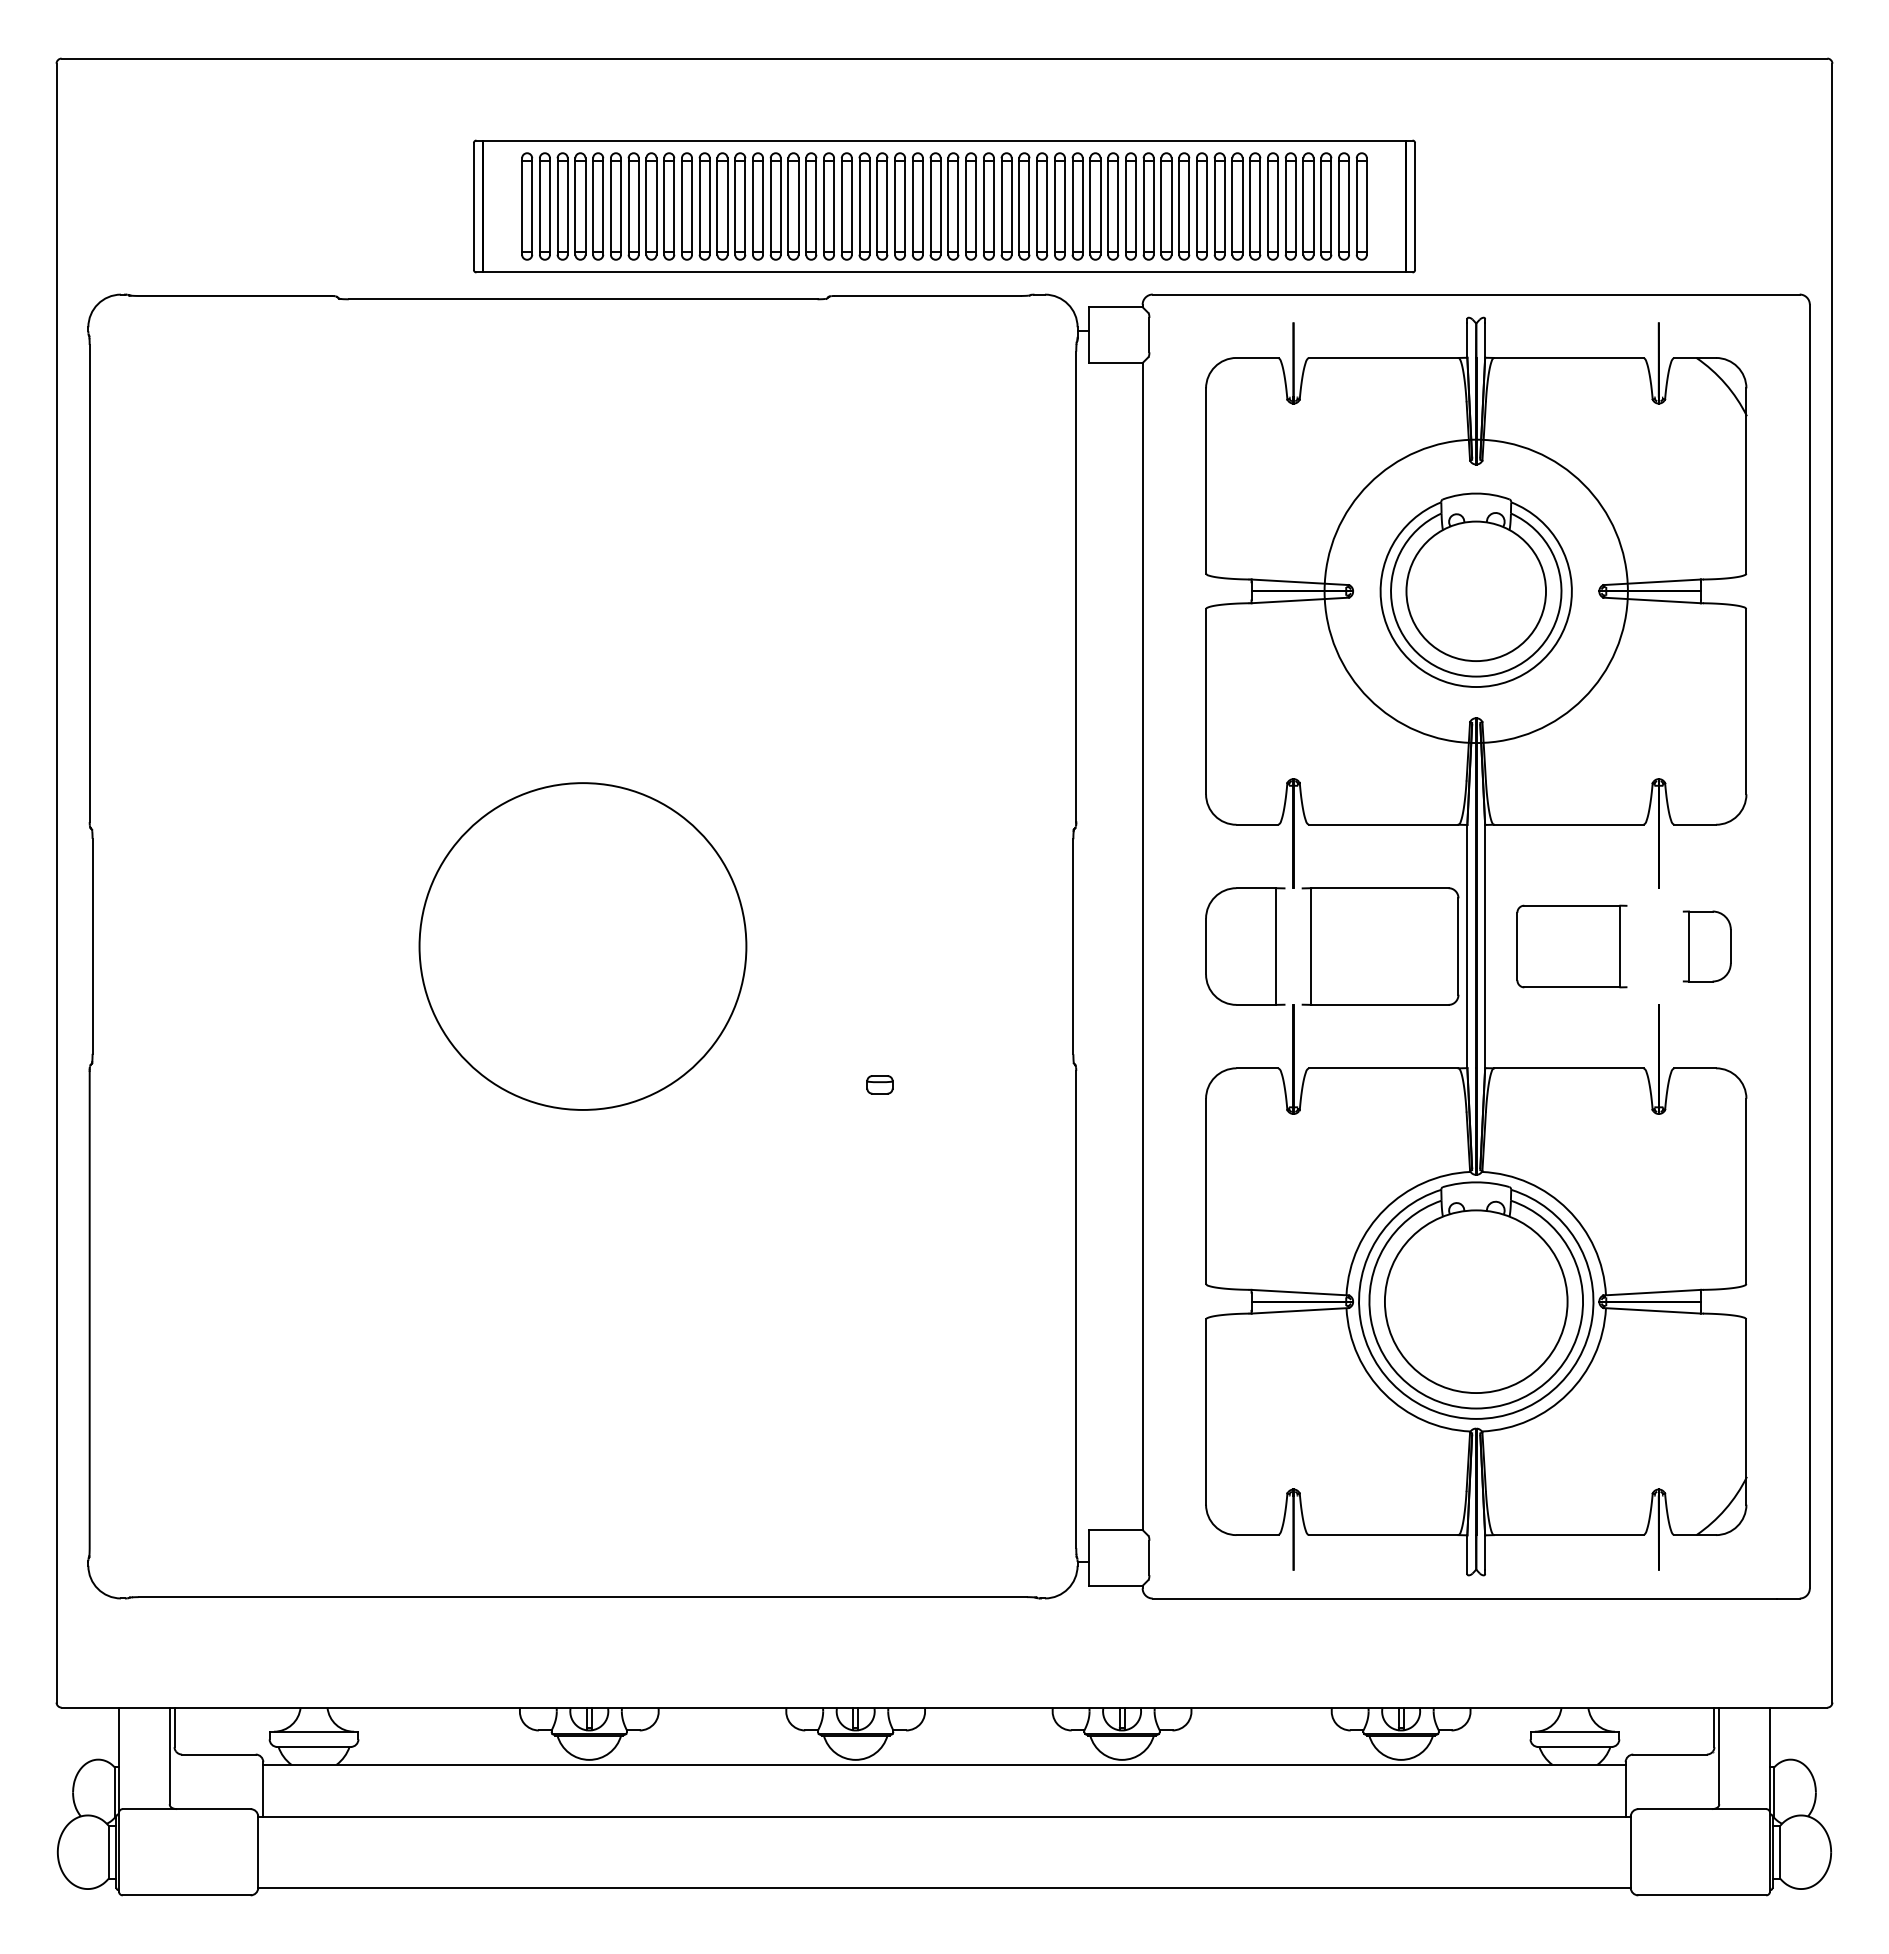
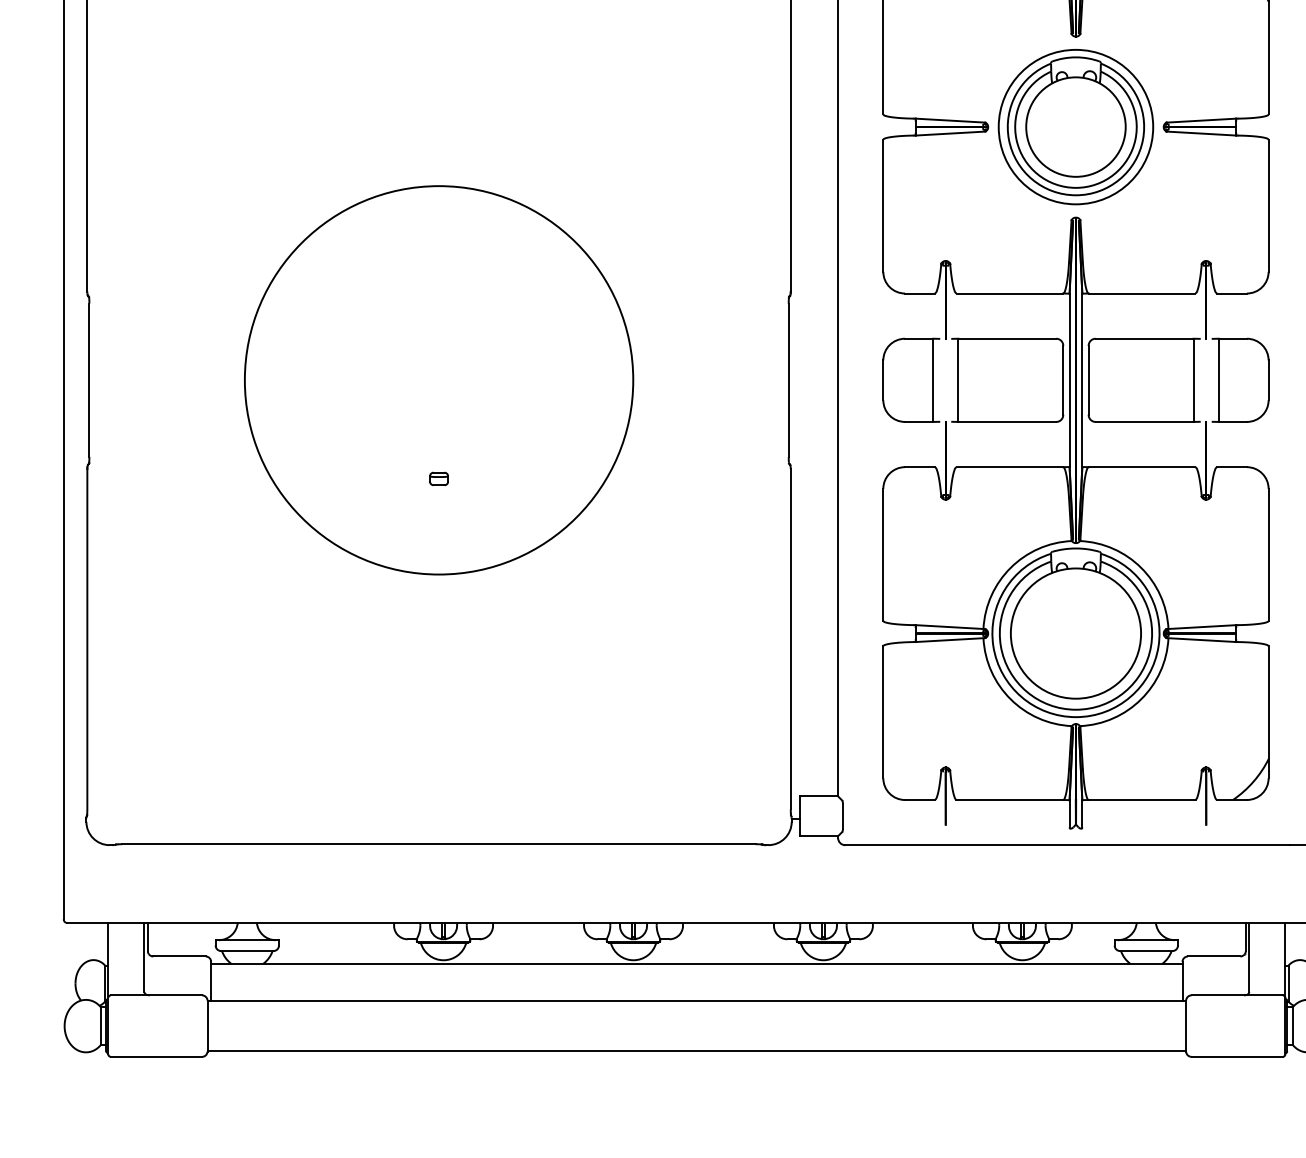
circle: (1475, 591) -> (1075, 127), size x0.71
circle: (582, 946) -> (438, 380), size x1.67
part: (1571, 946) -> (1143, 380), size x1.43
part: (1707, 946) -> (1240, 380), size x1.67
part: (879, 1084) -> (438, 478), moved

